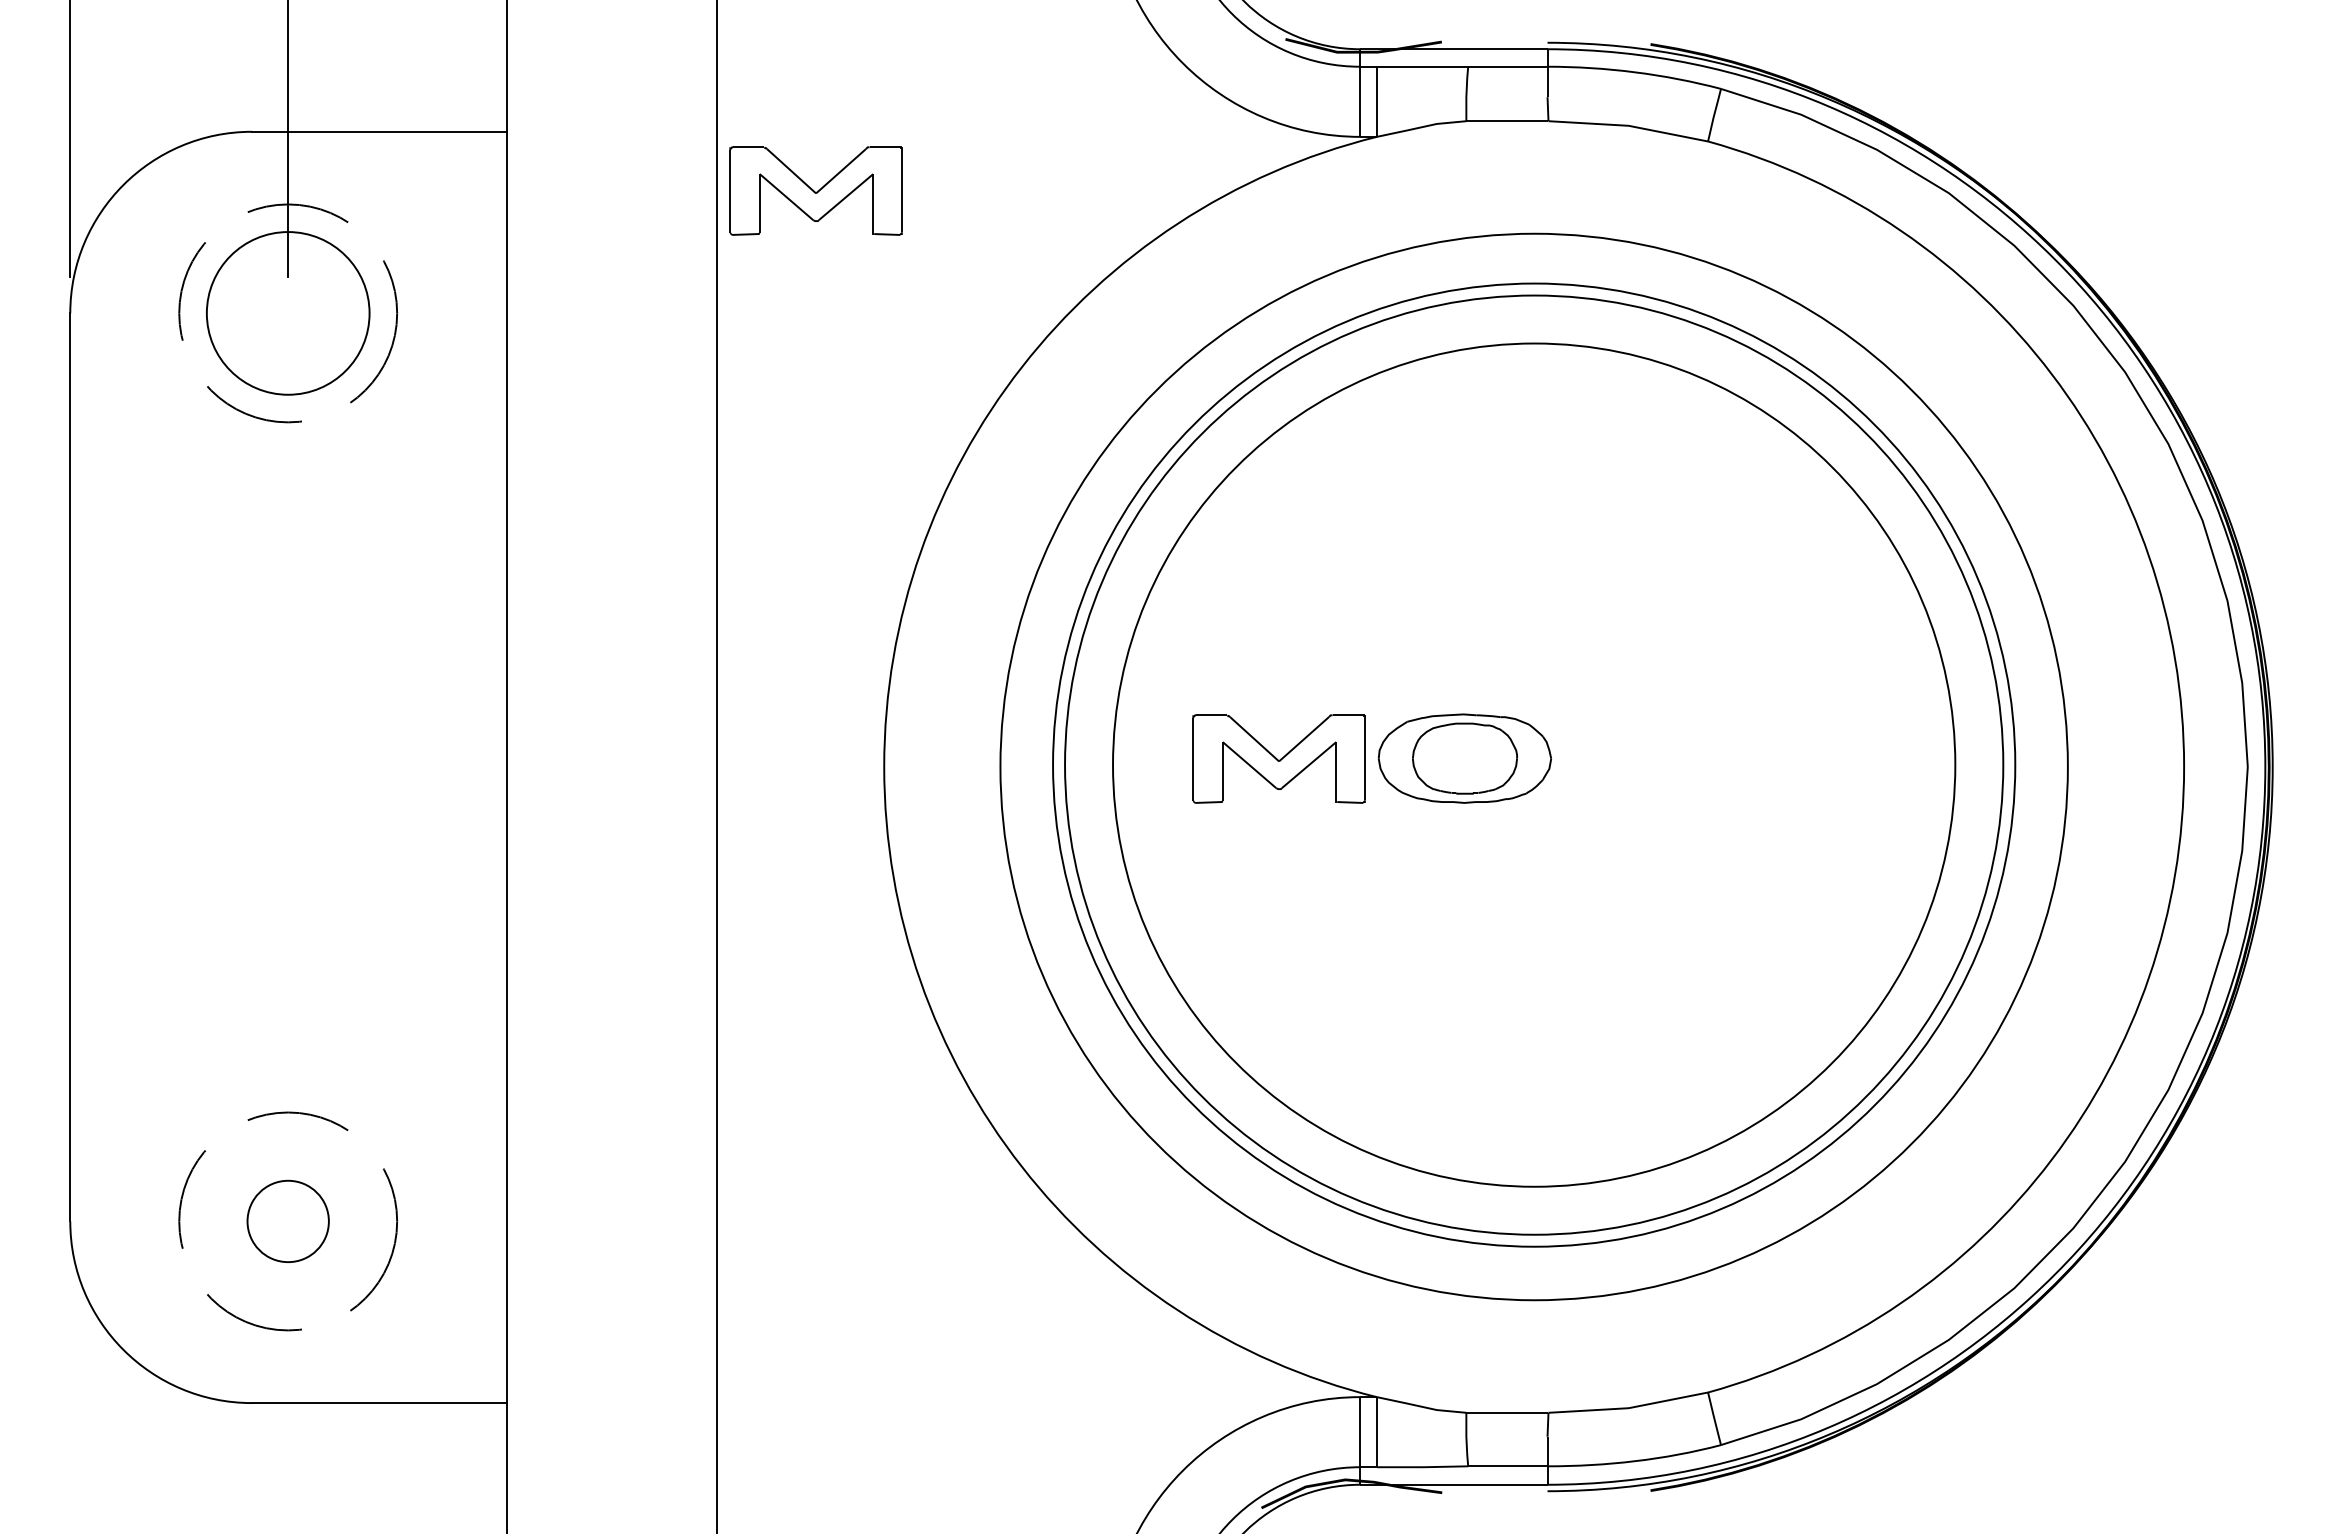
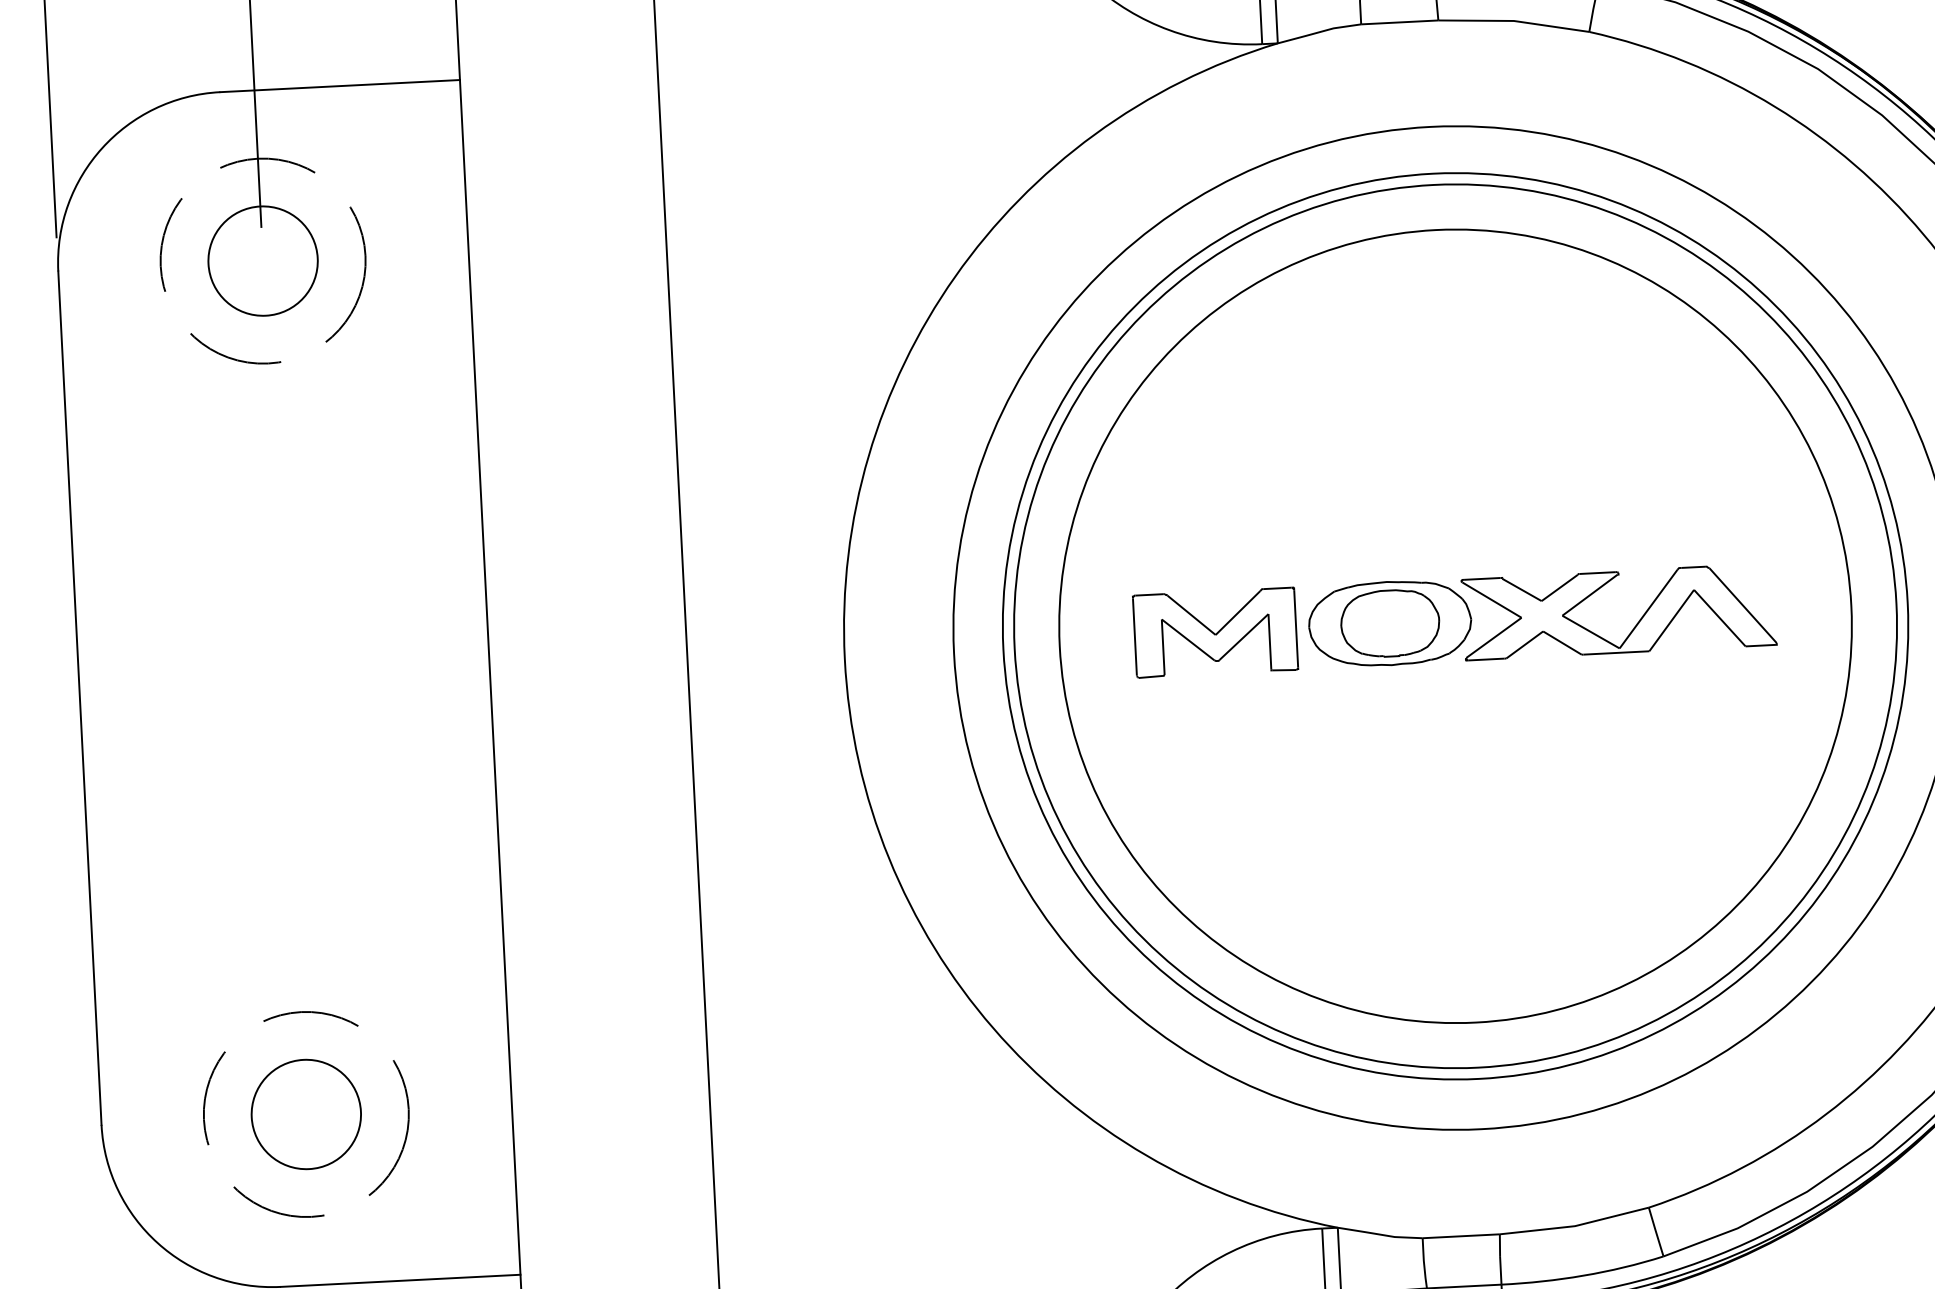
part: (815, 190) -> (752, 120), removed
circle: (288, 313) -> (263, 261), size x0.71
part: (1727, 770) -> (1637, 622), added
circle: (288, 1221) -> (306, 1114), size x1.43

